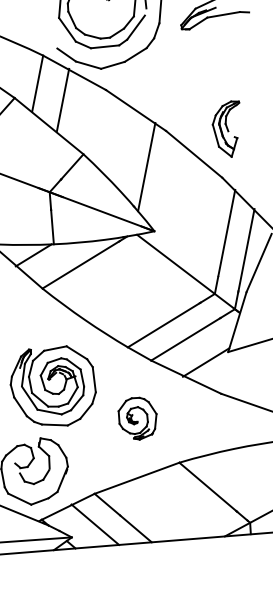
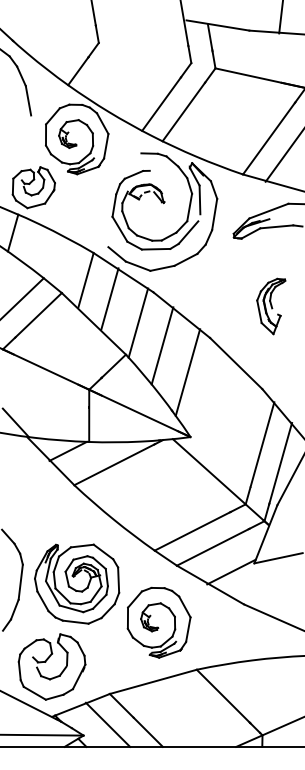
line: (93, 121) -> (138, 322), added
part: (227, 129) -> (271, 306), moved
line: (119, 142) -> (162, 345), added
part: (137, 418) -> (158, 622), size x1.67

